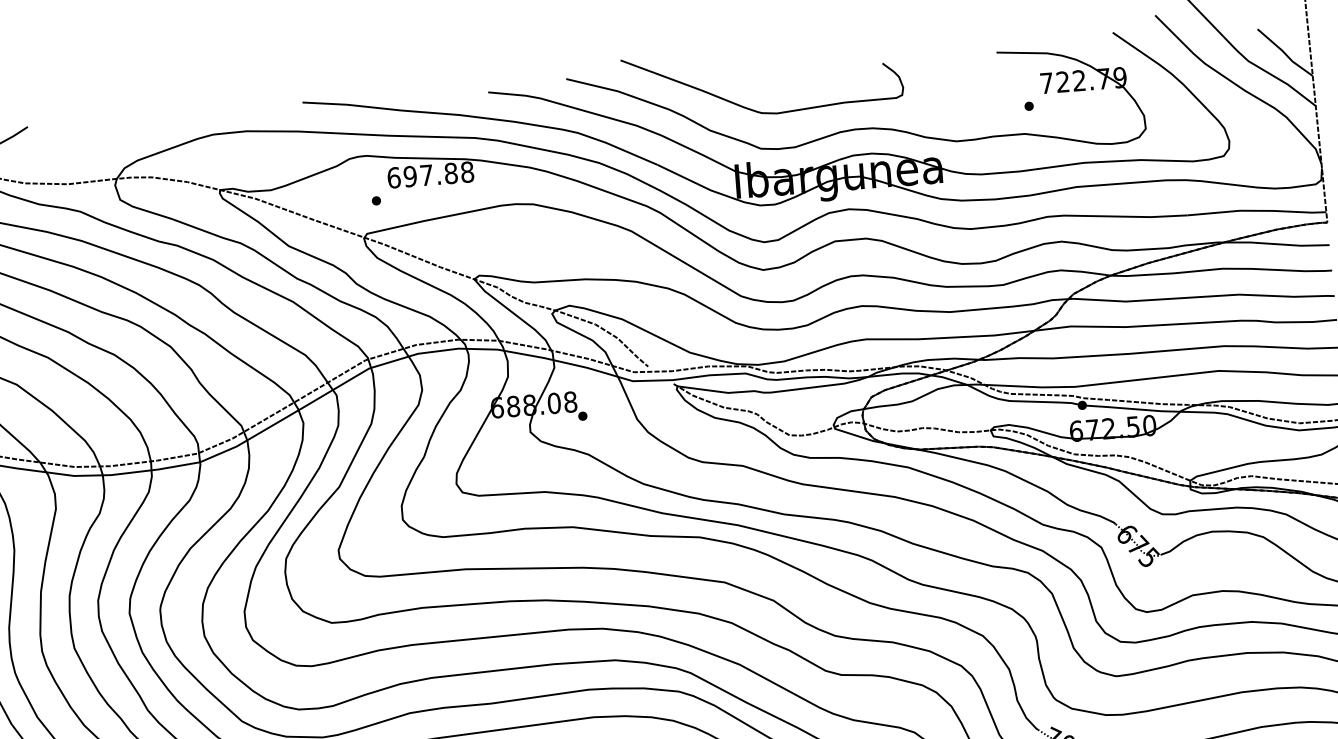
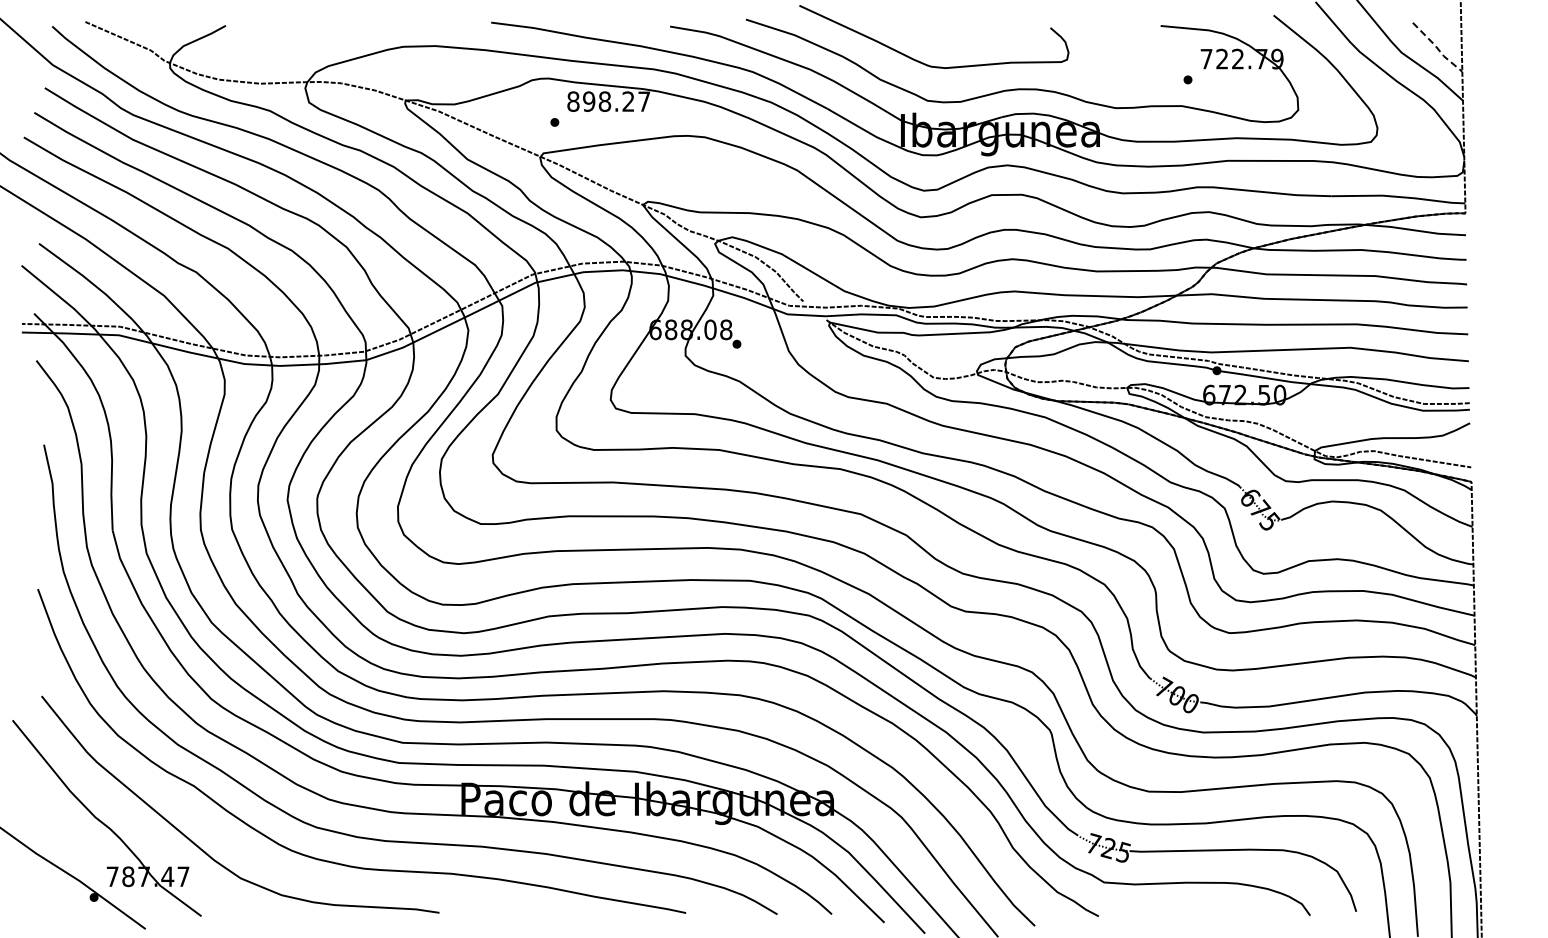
line: (1285, 53) -> (1437, 48), solid -> dashed
text: (430, 174) -> (608, 101), 697.88 -> 898.27

